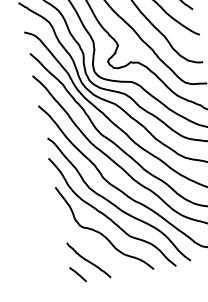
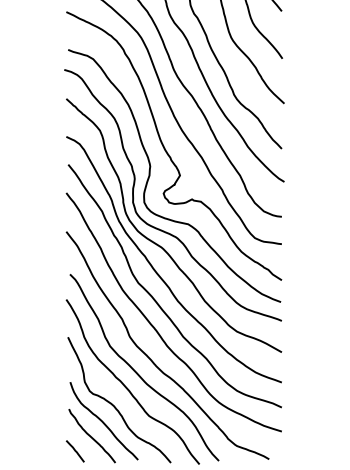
curve: (95, 247) -> (103, 421), added

